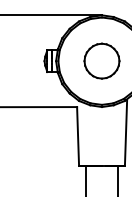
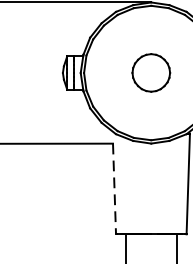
part: (101, 60) -> (150, 71), size x0.7
line: (78, 137) -> (115, 190), solid -> dashed

